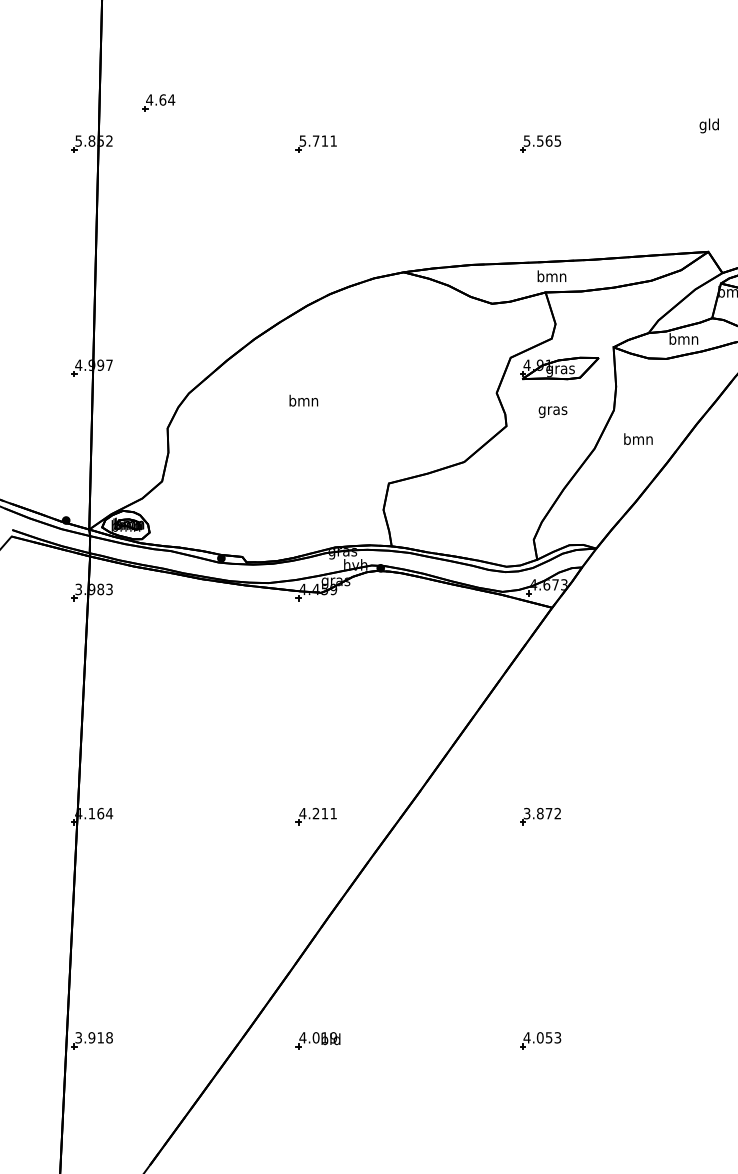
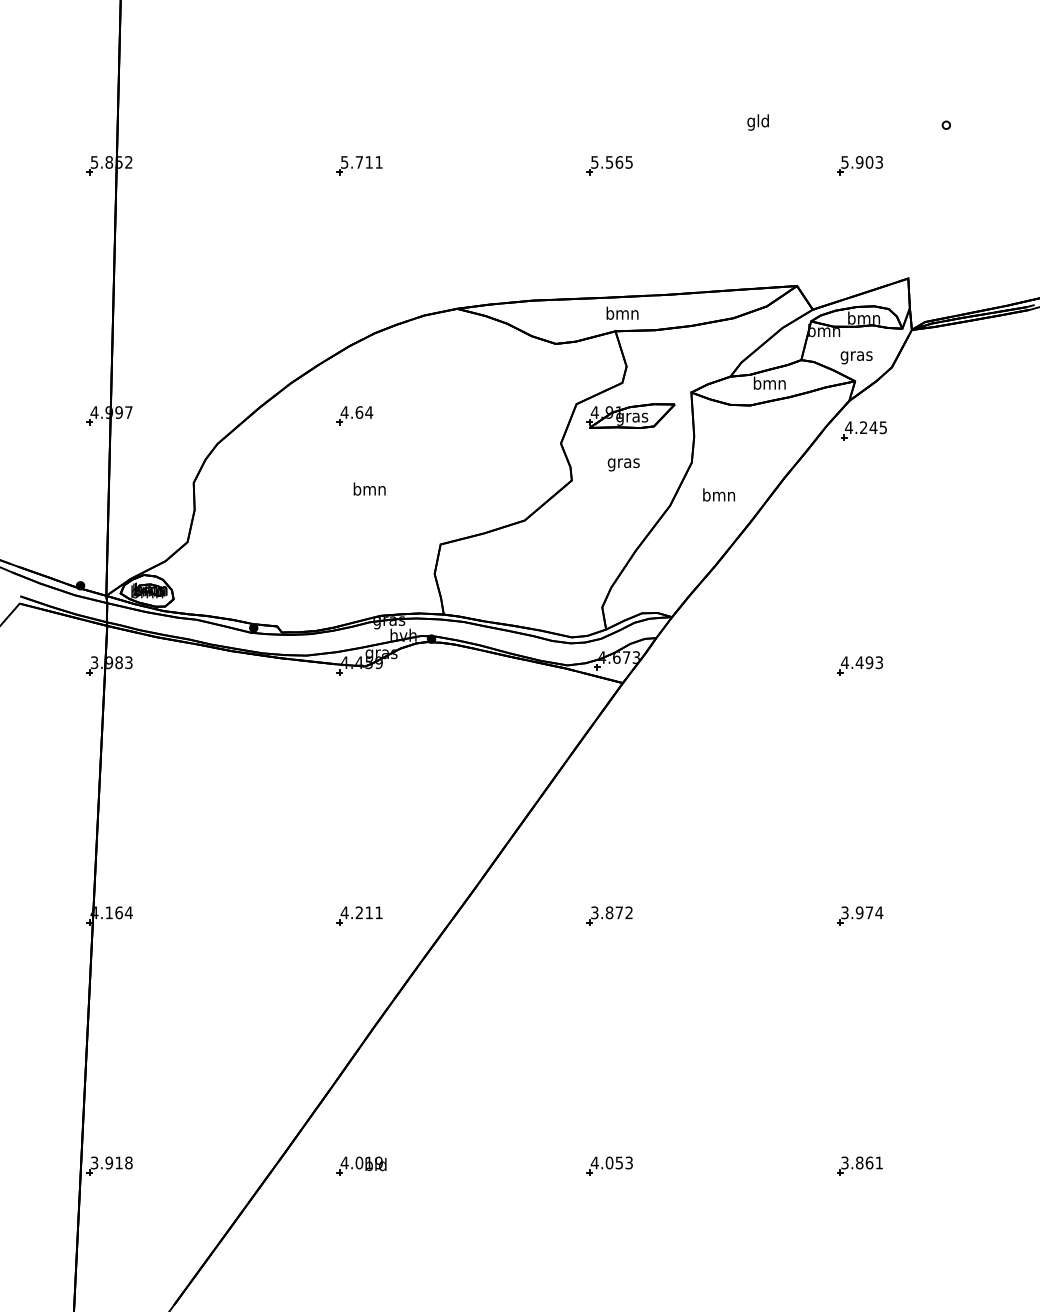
part: (158, 102) -> (354, 415), moved
text: (708, 125) -> (757, 122), moved
text: (303, 400) -> (369, 488), moved

